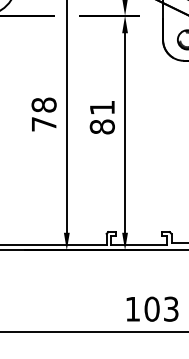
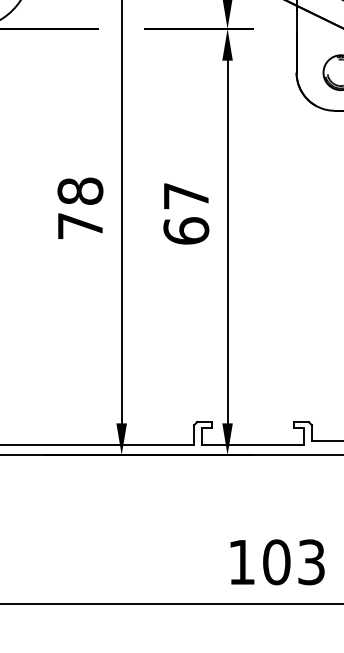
text: (101, 117) -> (184, 213), 81 -> 67

